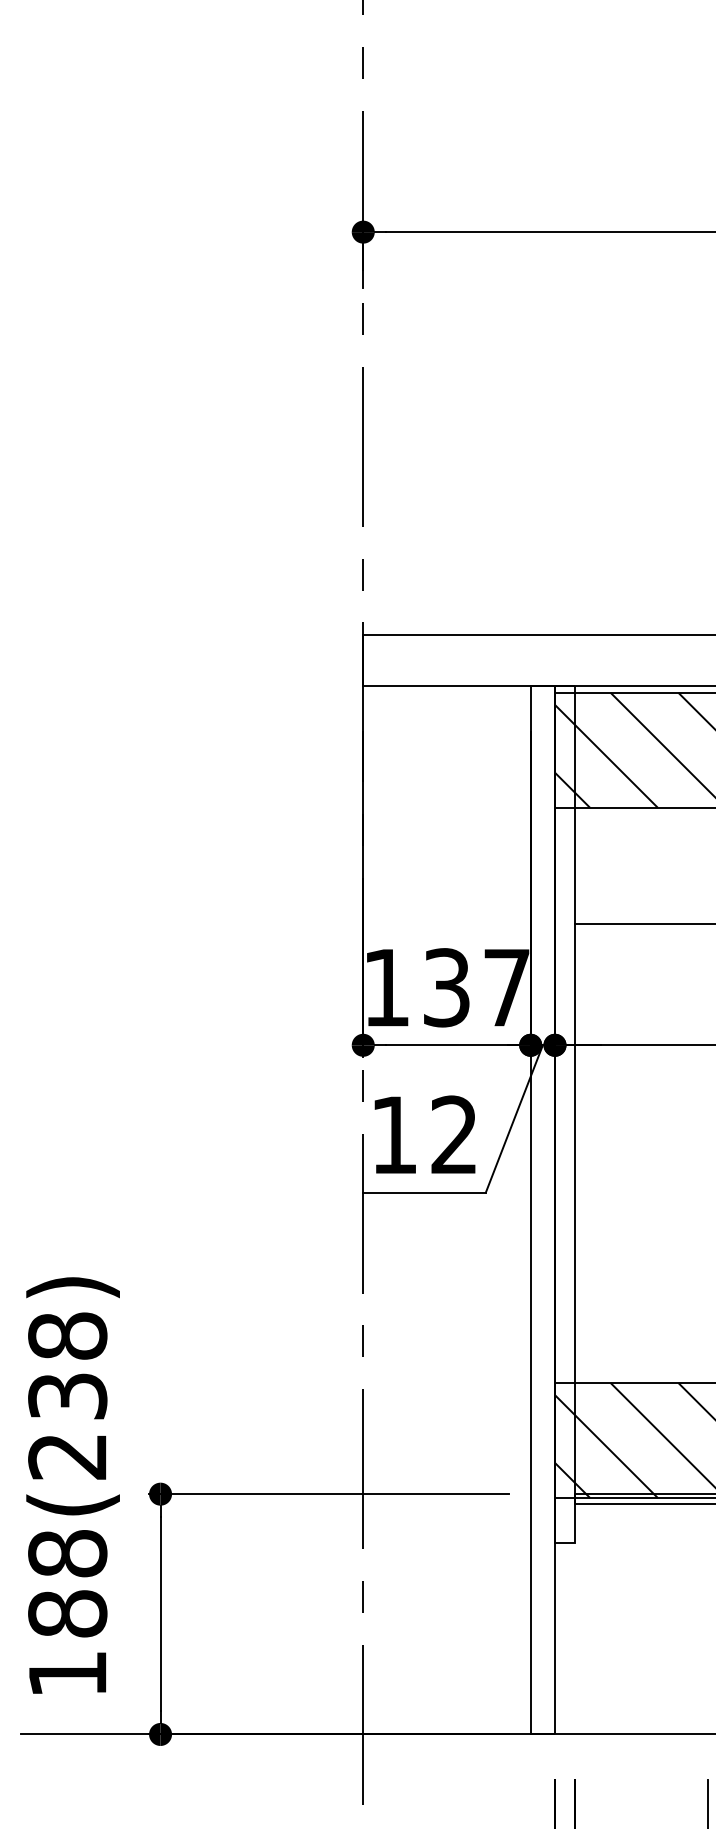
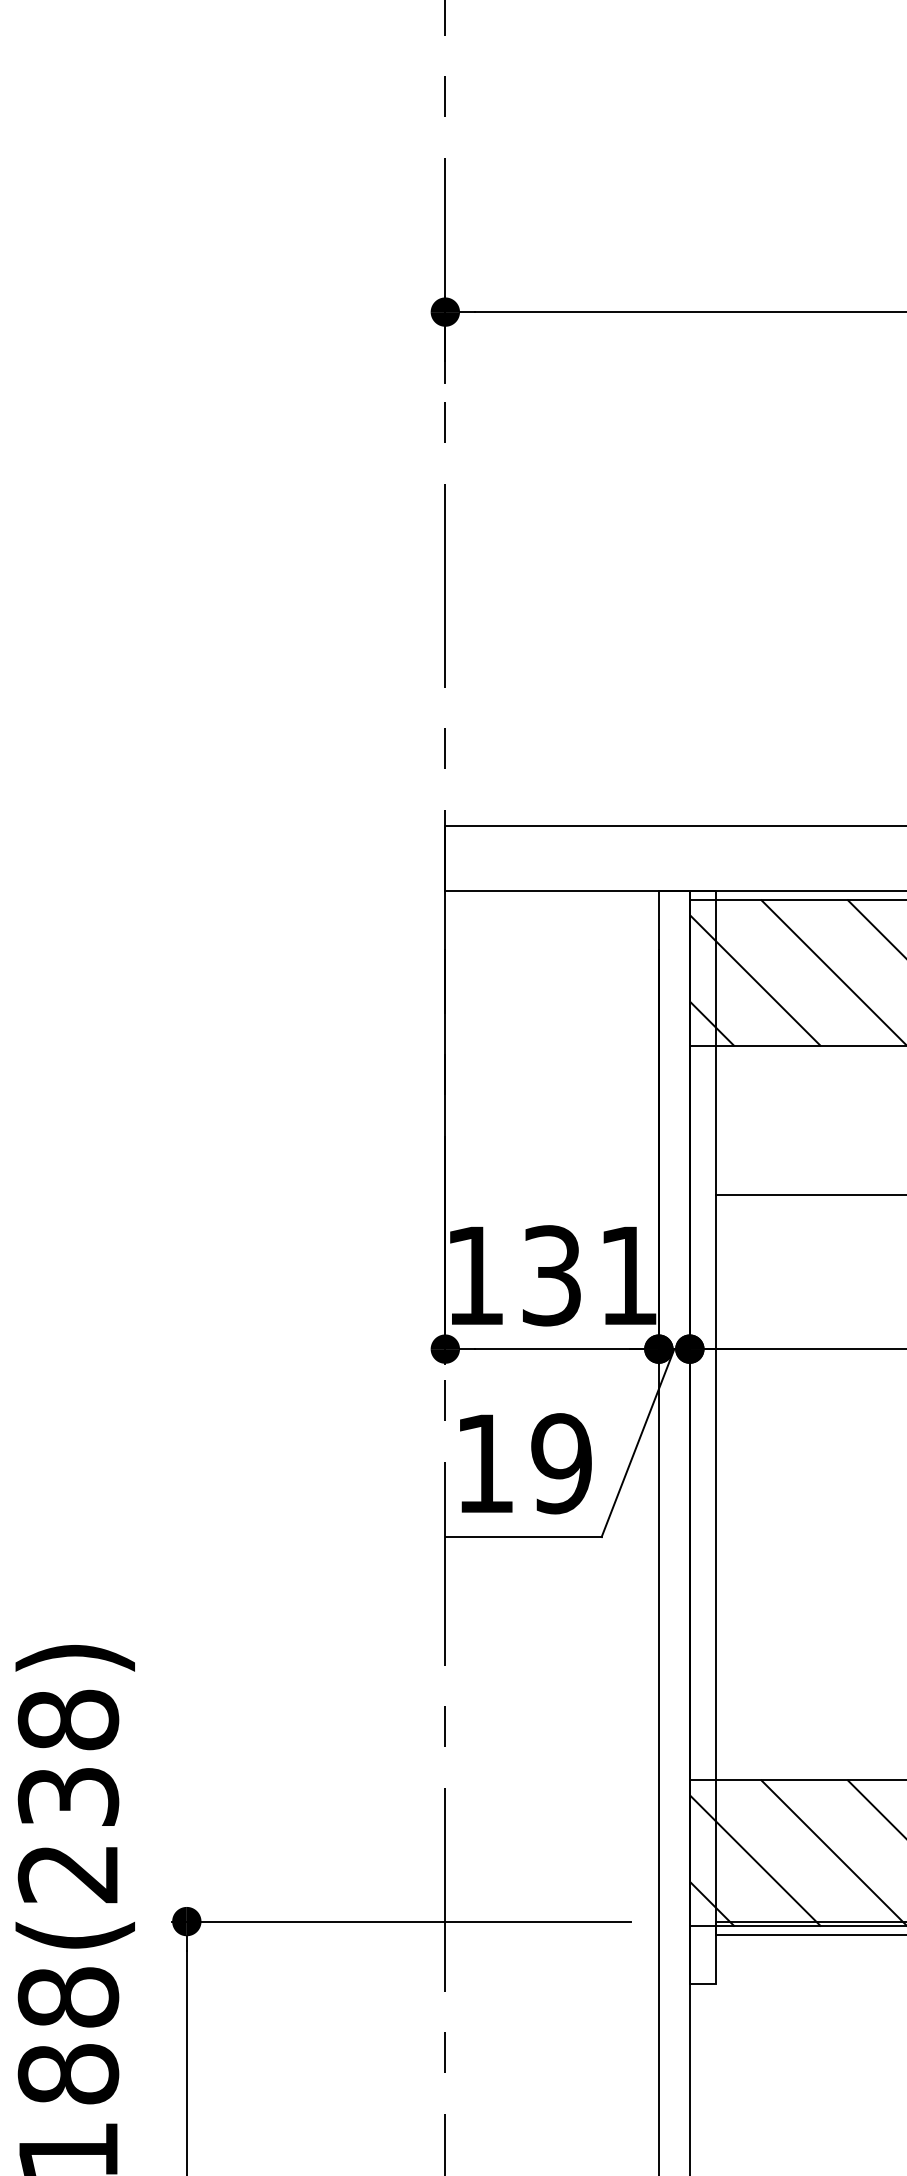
text: (506, 987) -> (628, 1275), 137 -> 131
text: (454, 1134) -> (561, 1462), 12 -> 19

